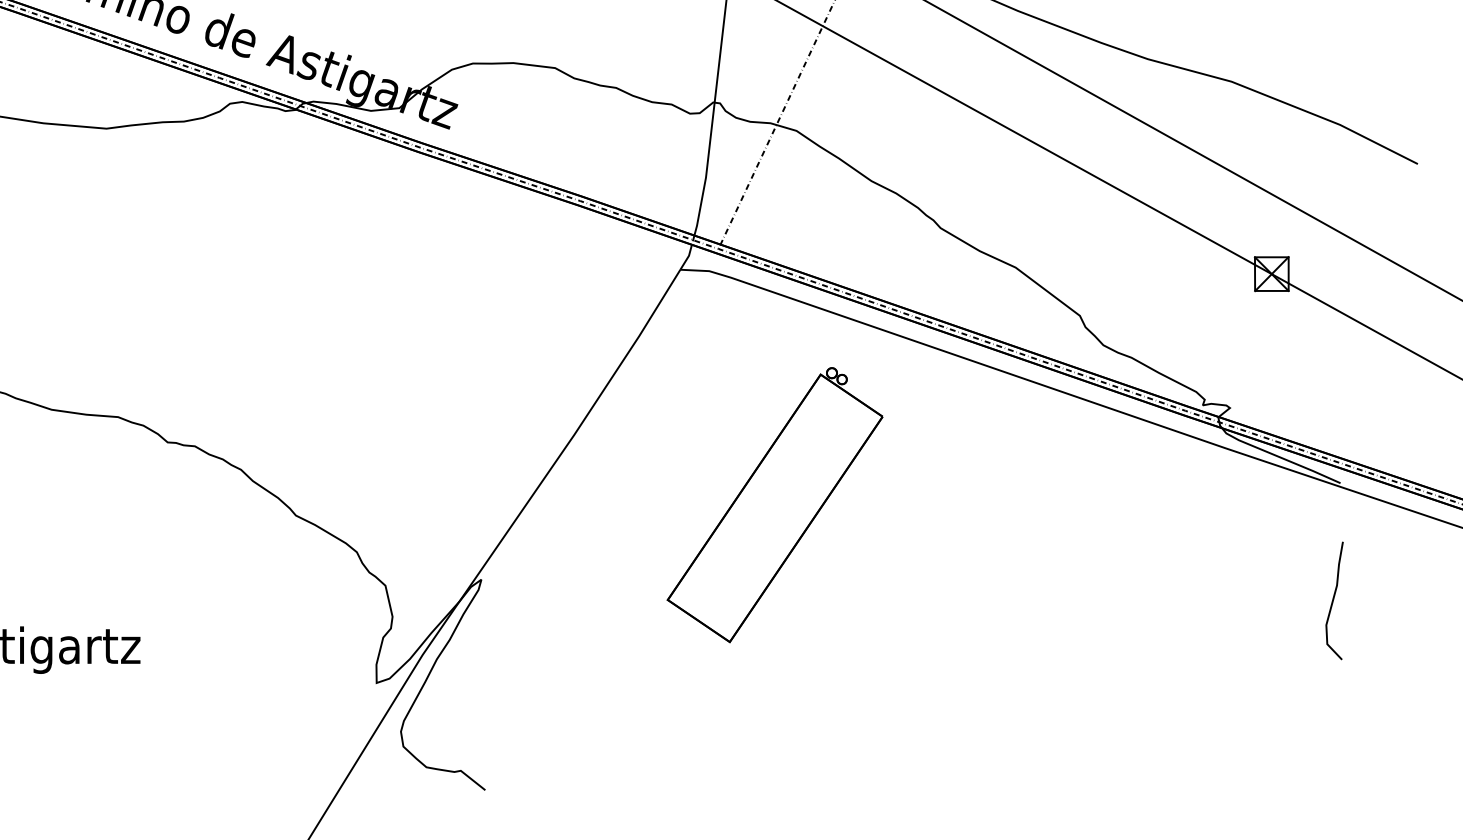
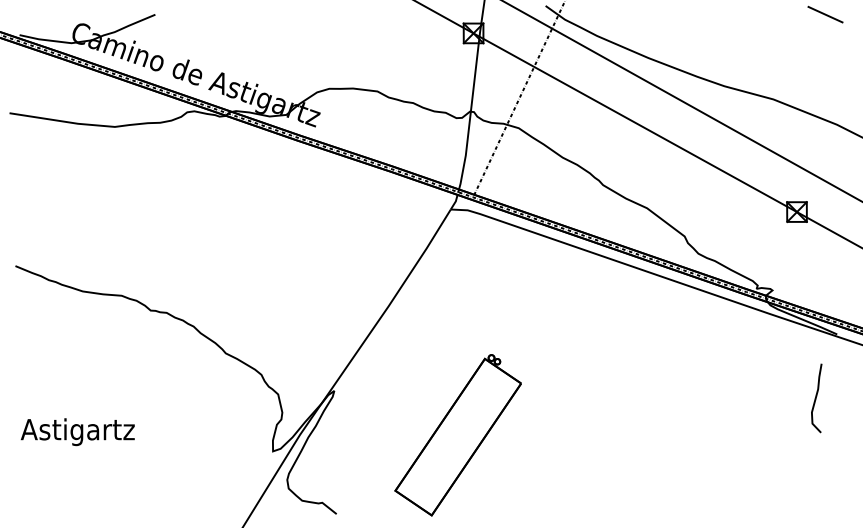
part: (773, 505) -> (457, 435), moved
curve: (1334, 601) -> (816, 398), moved

